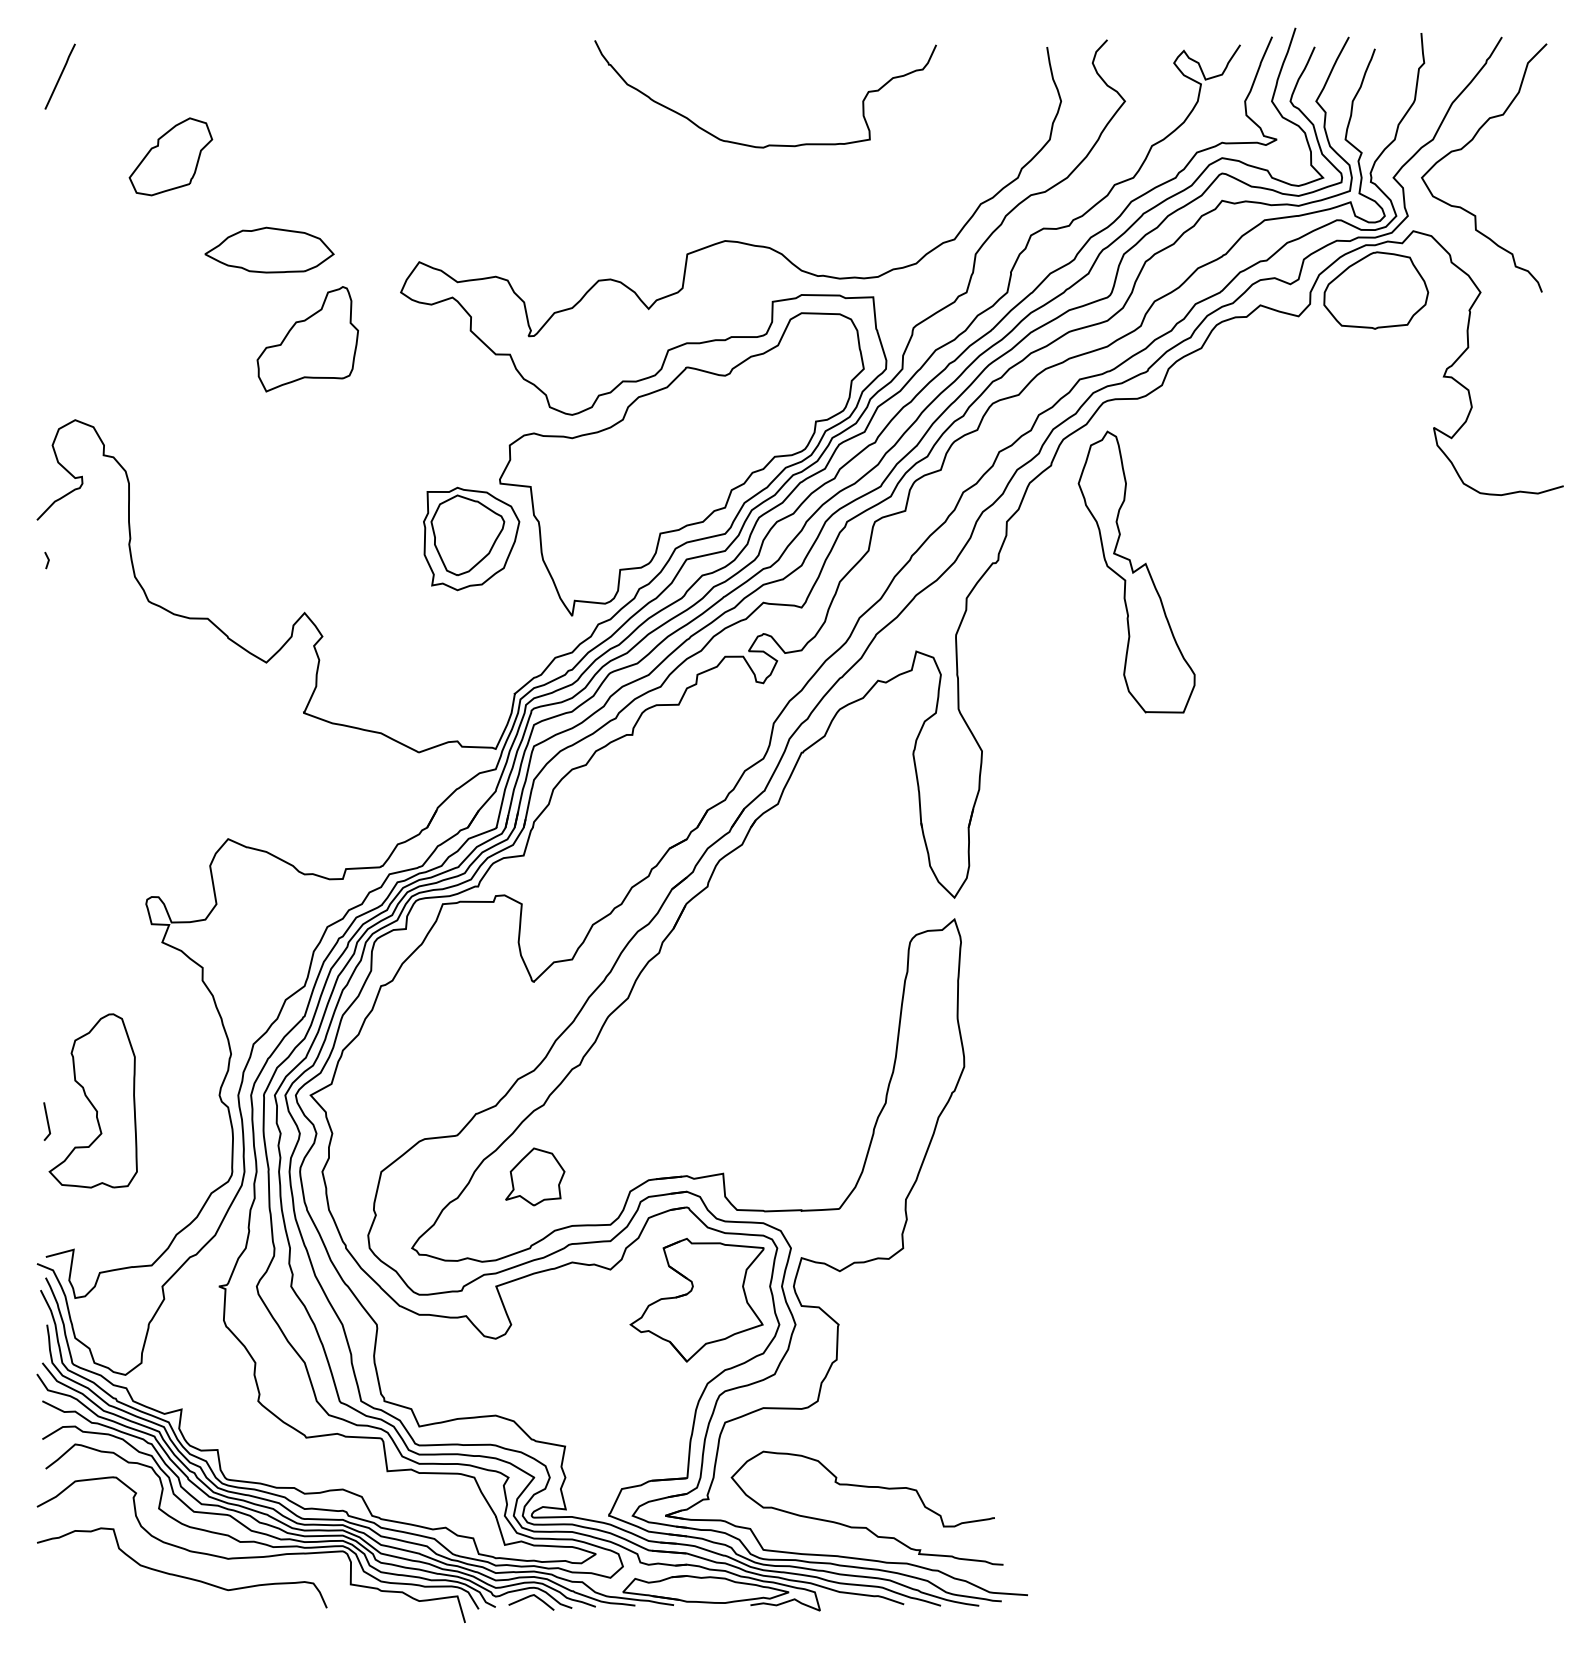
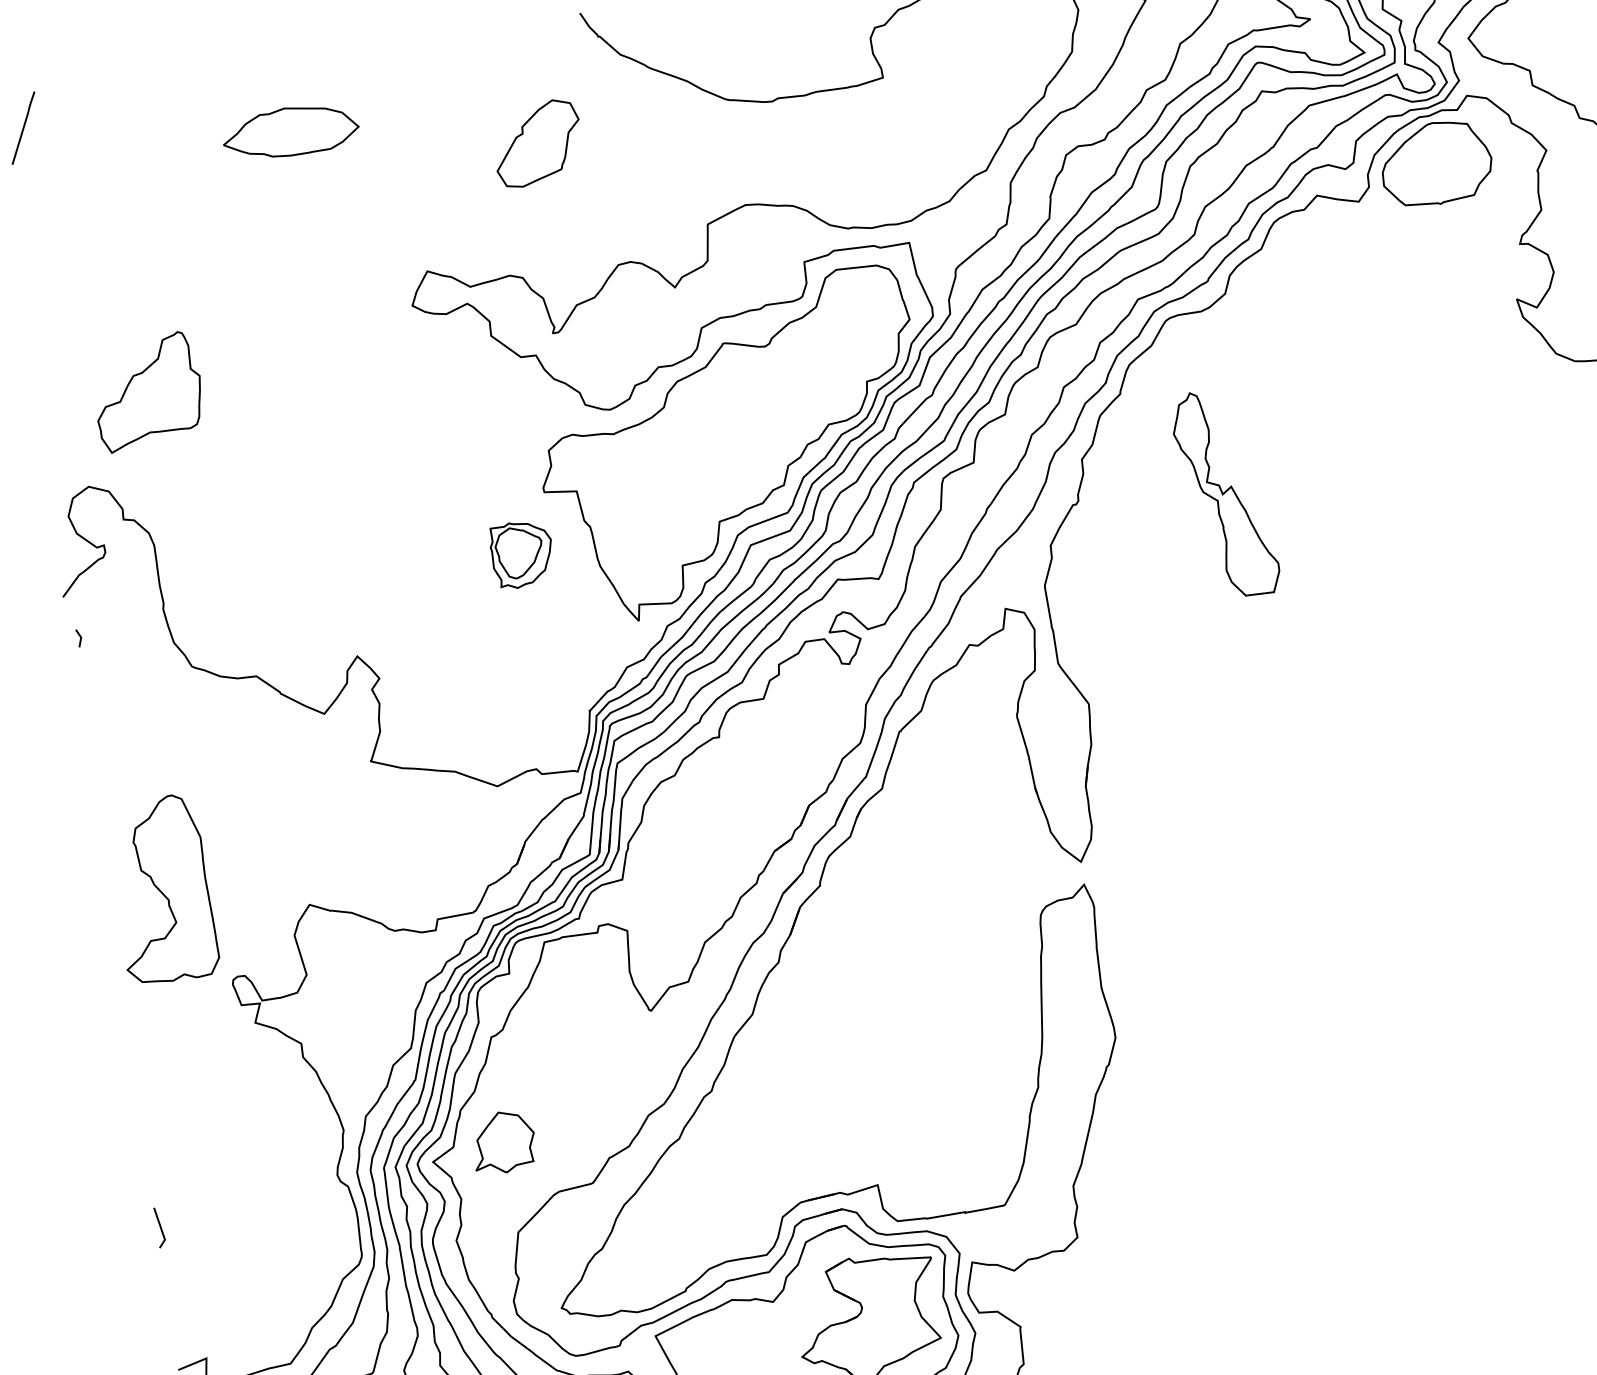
part: (170, 156) -> (537, 143), moved
part: (269, 249) -> (290, 130), moved
part: (307, 339) -> (147, 392), moved
part: (471, 538) -> (521, 554), size x0.6
part: (1136, 571) -> (1225, 493), size x0.7
part: (92, 1100) -> (162, 889), moved
part: (535, 1176) -> (503, 1141), moved

